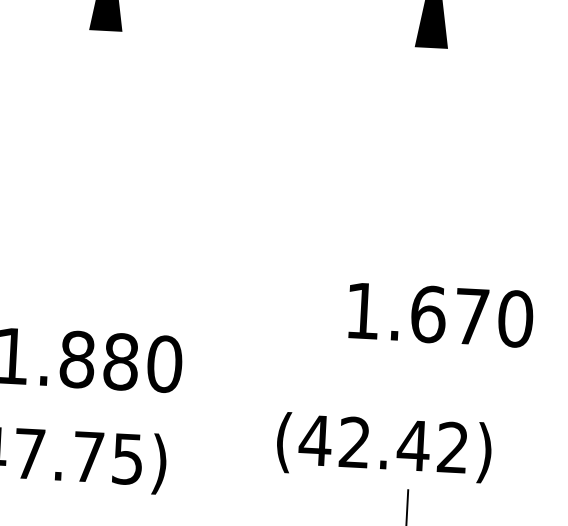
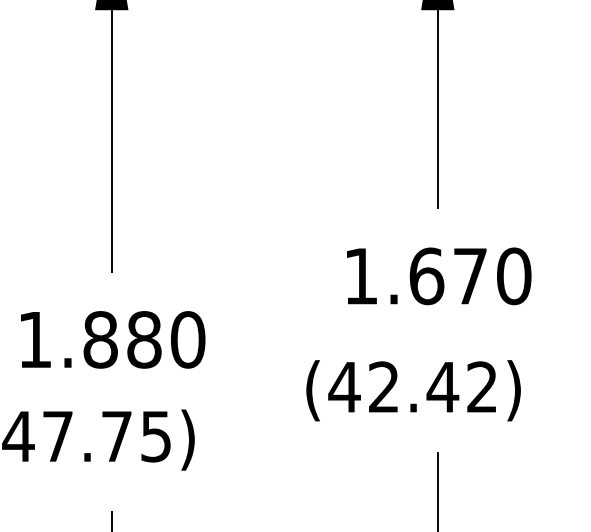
line: (425, 147) -> (437, 109), added
line: (98, 161) -> (111, 140), added
text: (441, 315) -> (439, 276), moved
text: (384, 447) -> (413, 390), moved

